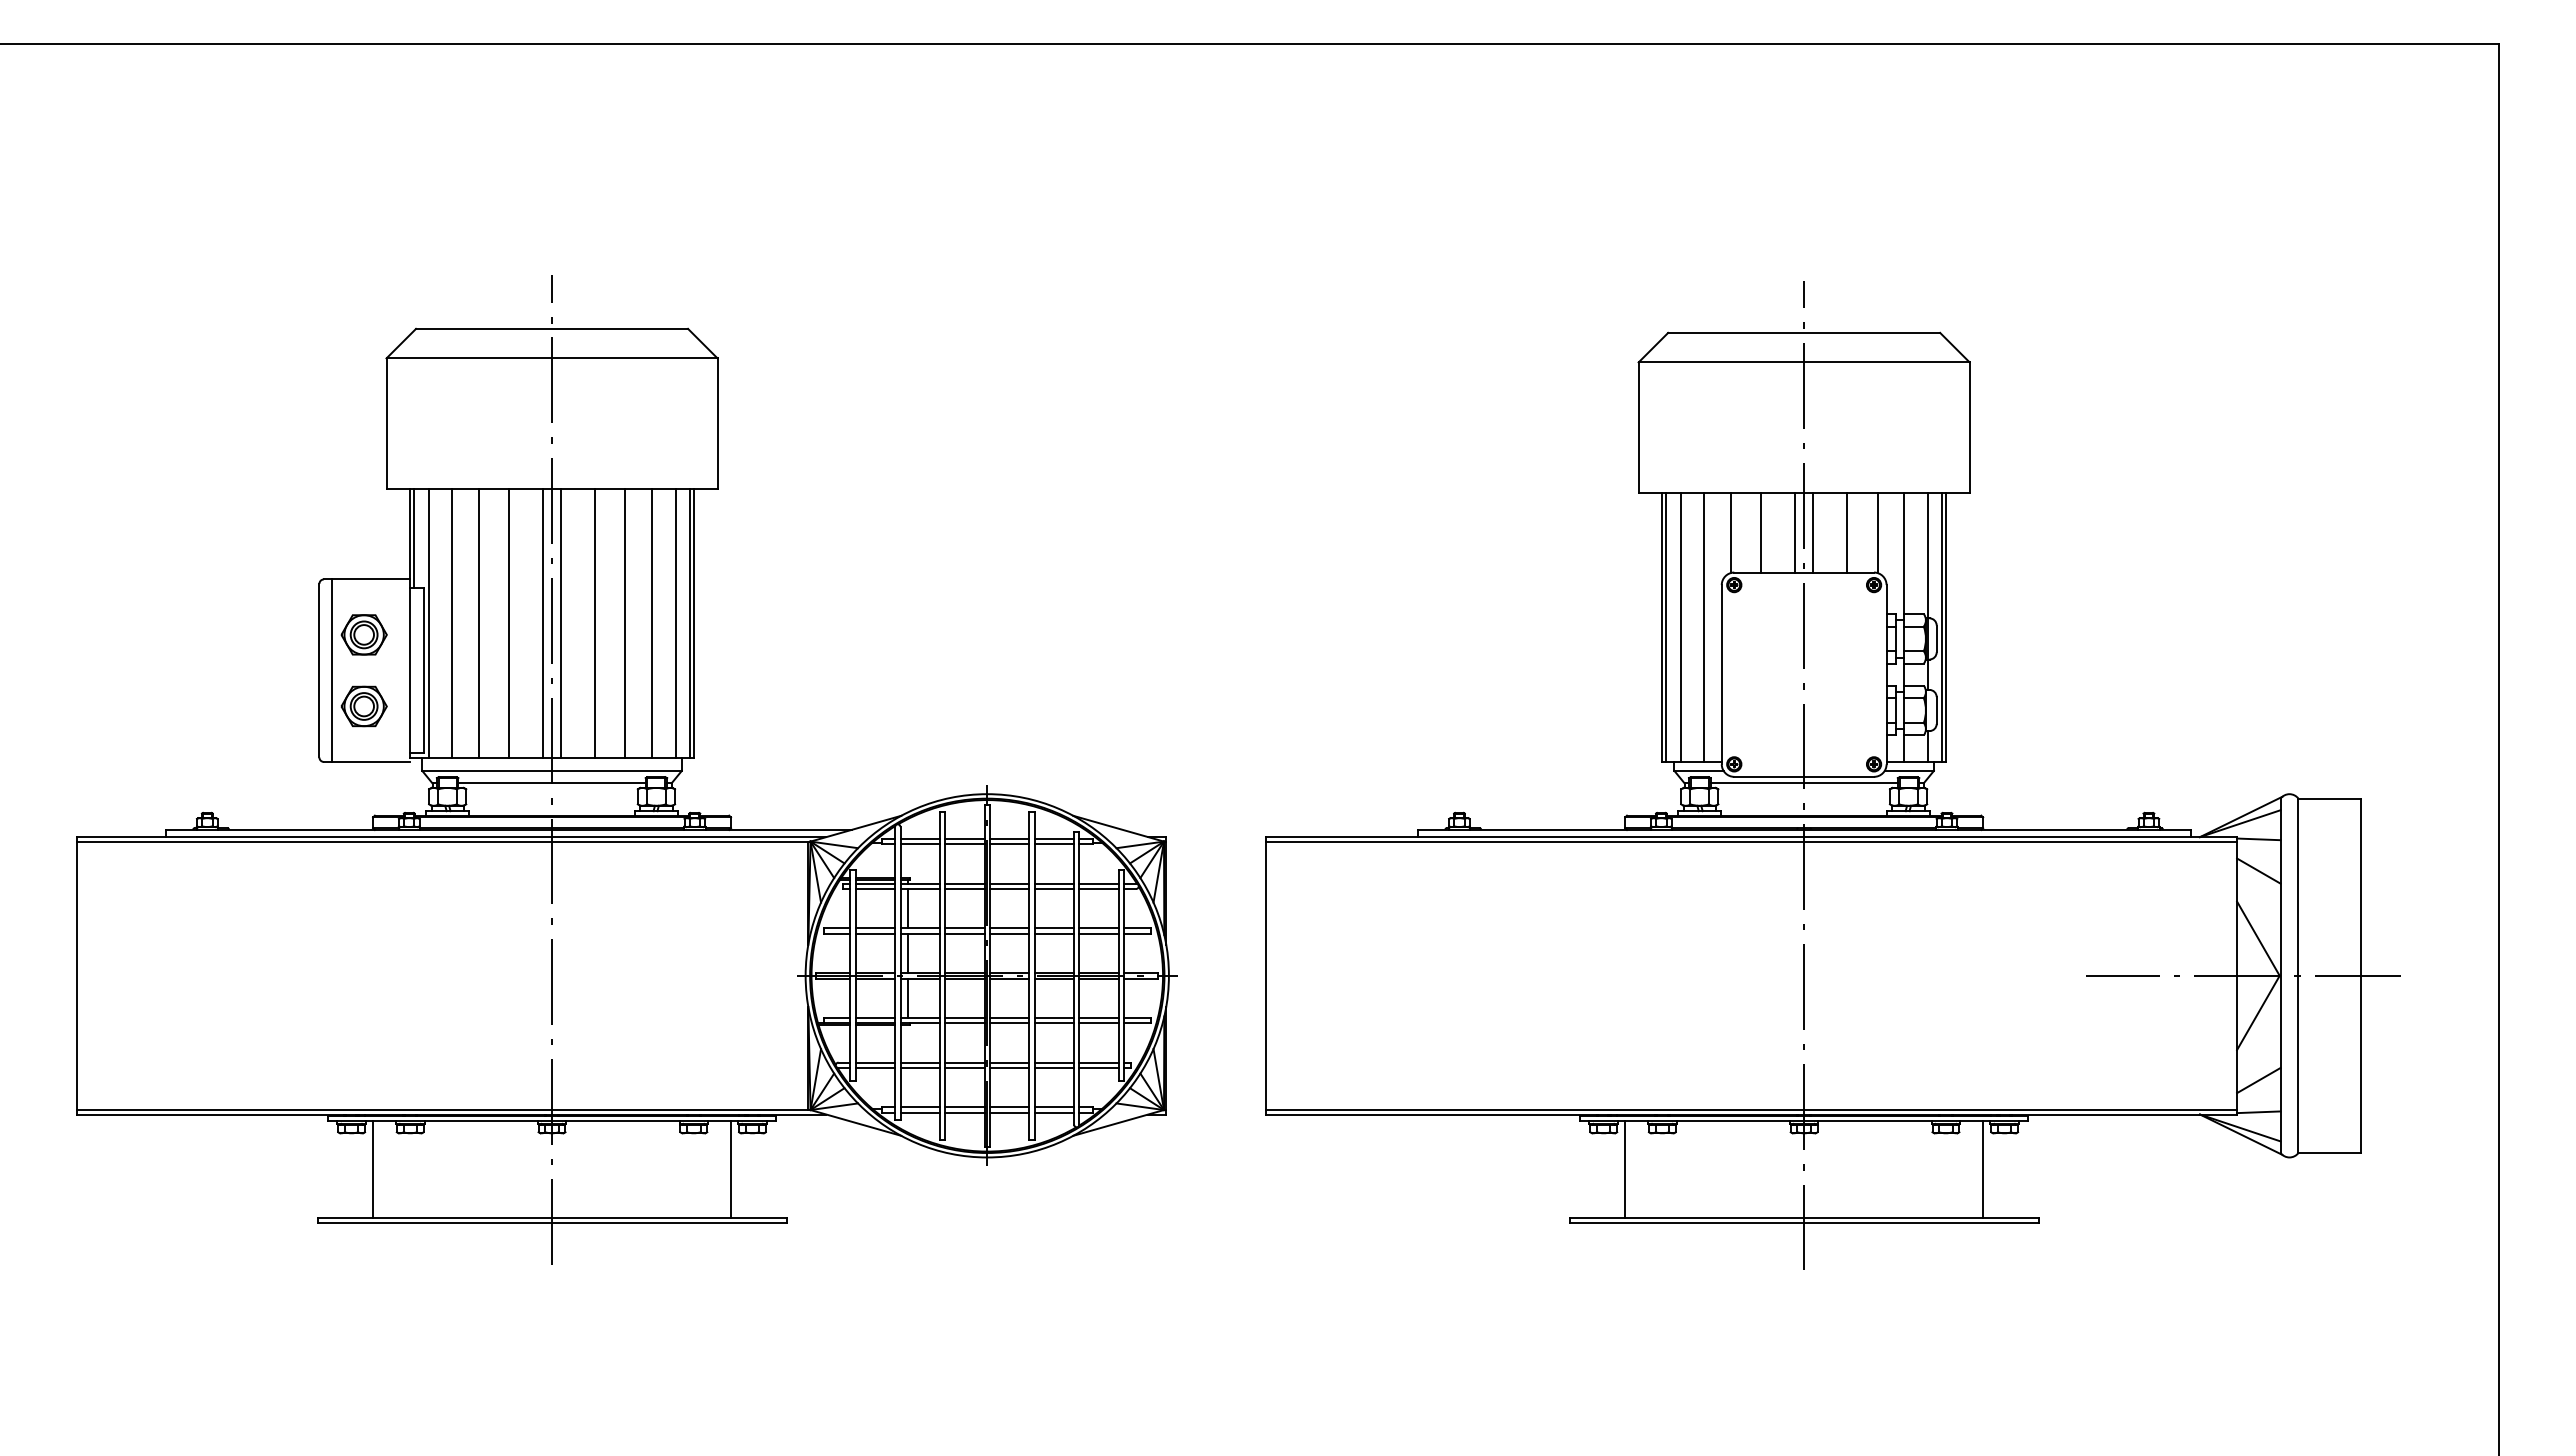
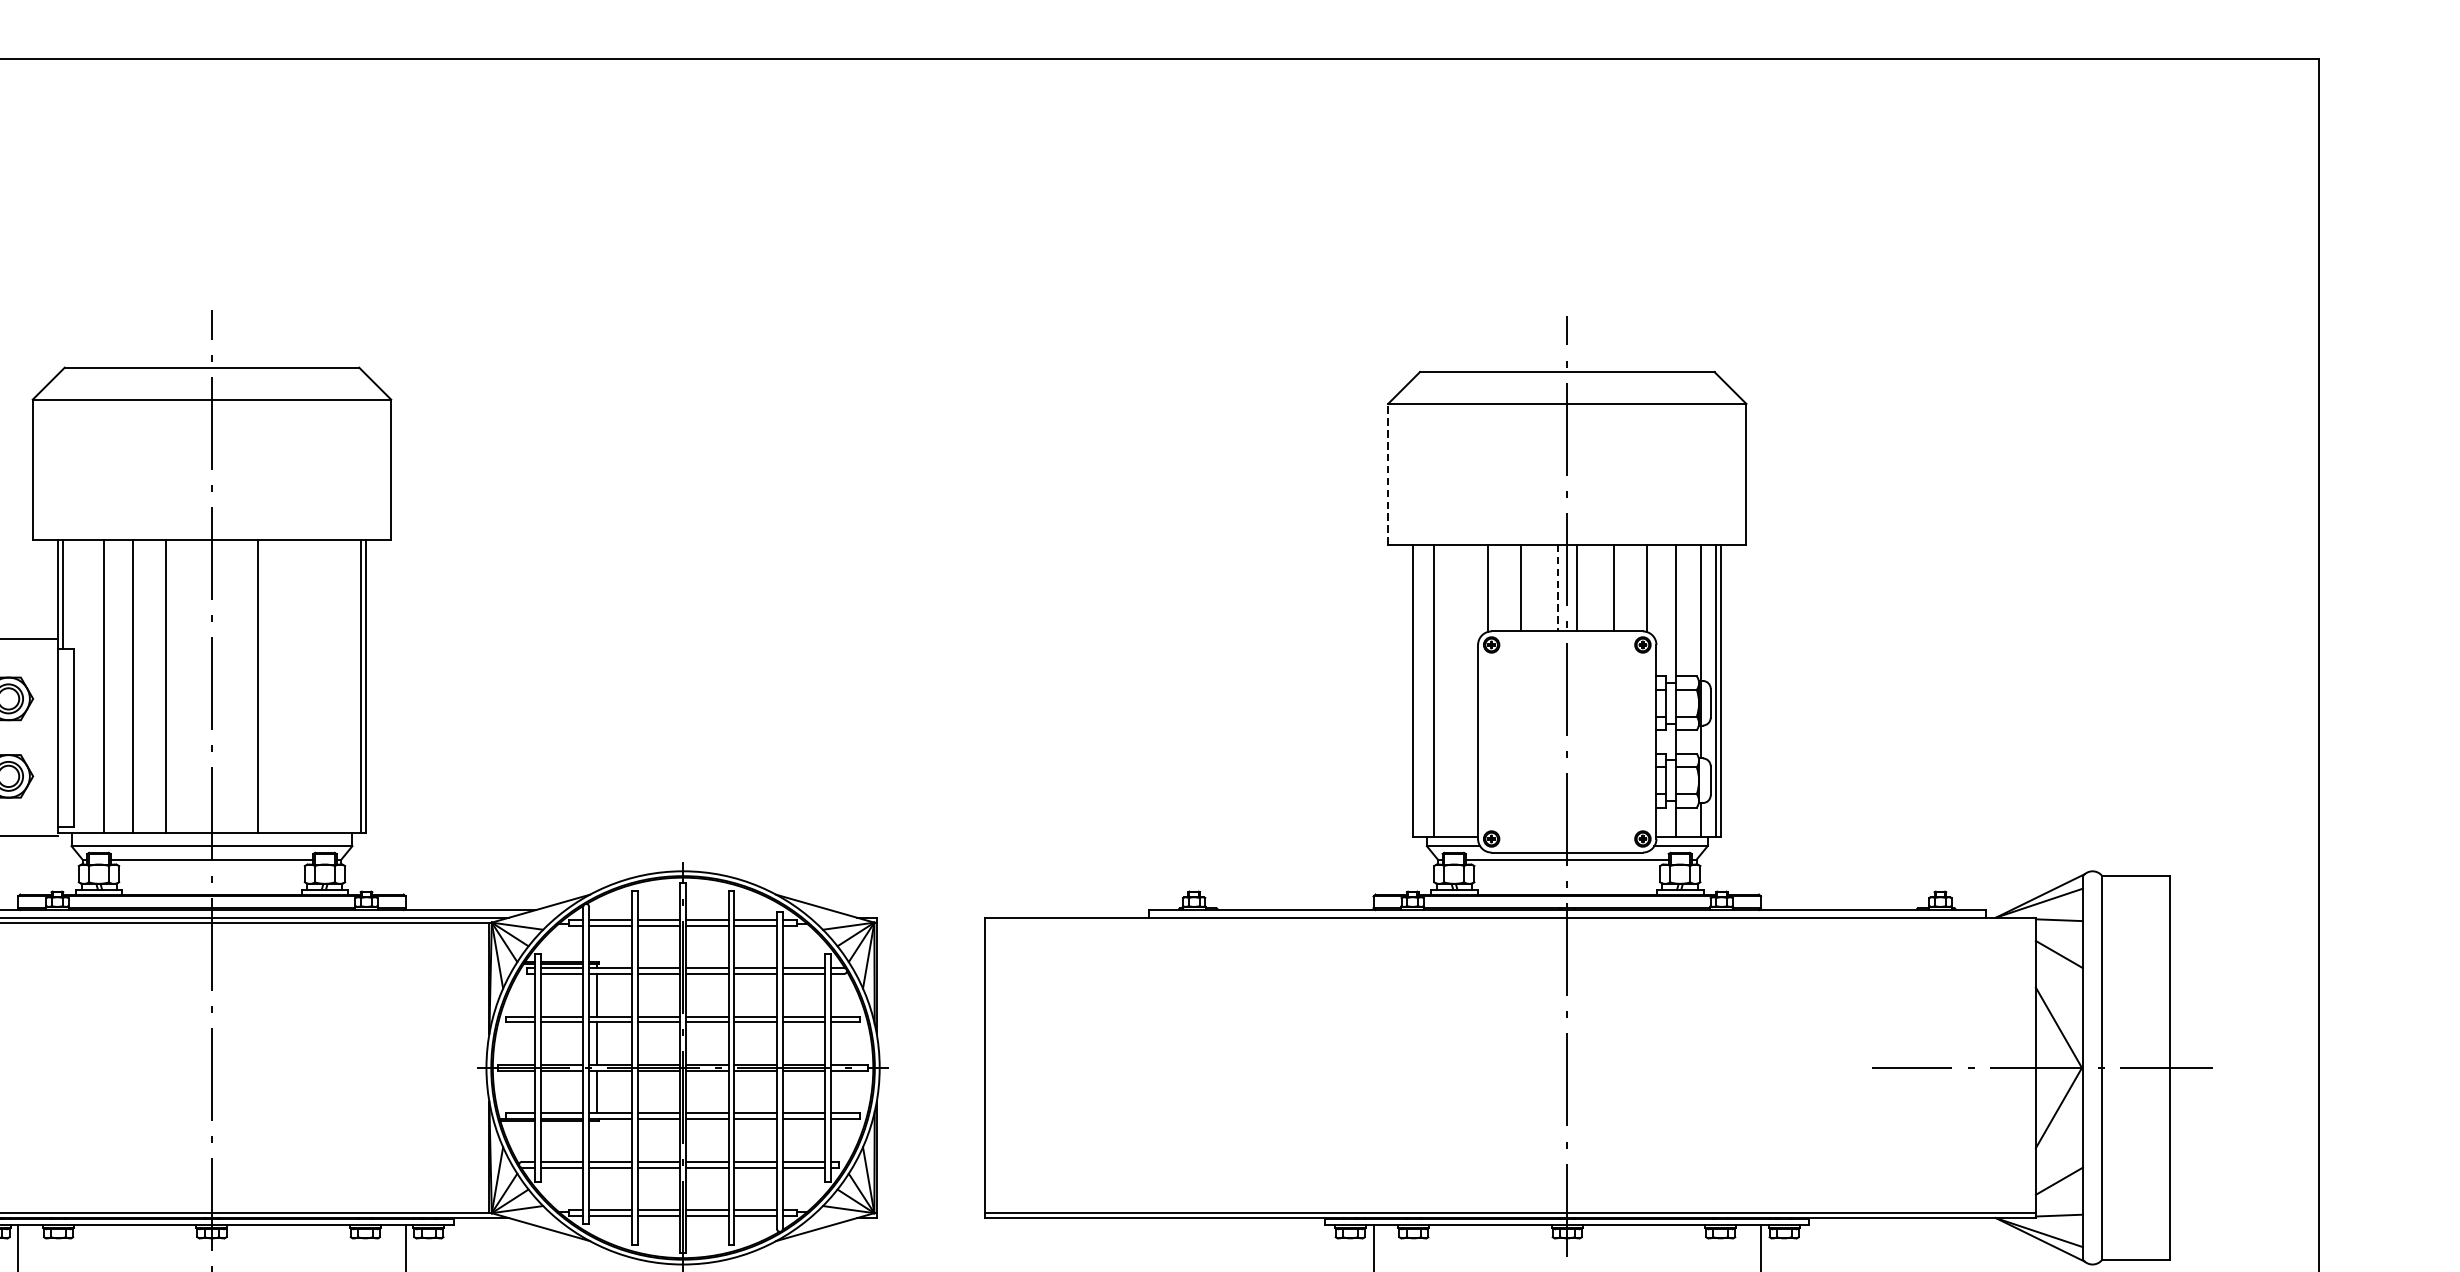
line: (1638, 427) -> (1387, 474), solid -> dashed
line: (1795, 533) -> (1557, 589), solid -> dashed
line: (428, 623) -> (78, 686), removed
line: (543, 623) -> (202, 686), removed
line: (561, 623) -> (222, 686), removed
line: (625, 623) -> (291, 686), removed
line: (652, 623) -> (320, 686), removed
line: (675, 623) -> (345, 686), removed
line: (1666, 627) -> (1418, 690), removed
line: (1703, 627) -> (1458, 690), removed
line: (1751, 841) -> (1510, 922), removed

